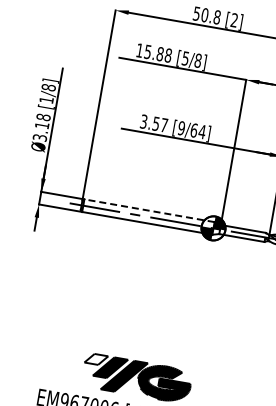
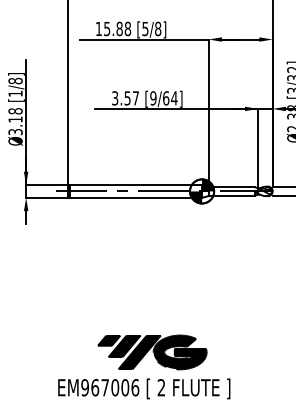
line: (148, 211) -> (135, 185), dashed -> solid
fill: (96, 359) -> (109, 340), added

